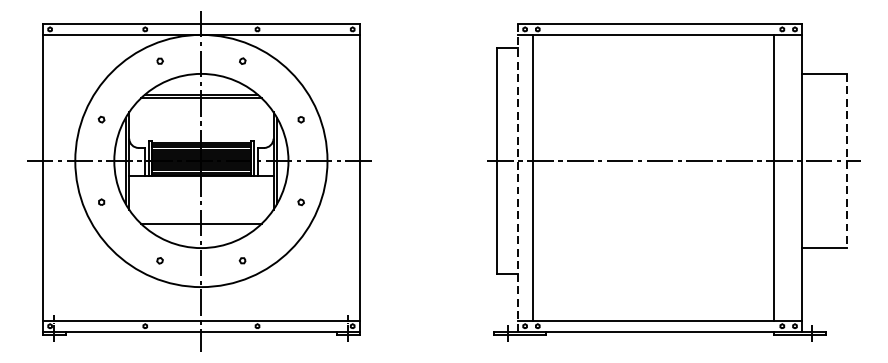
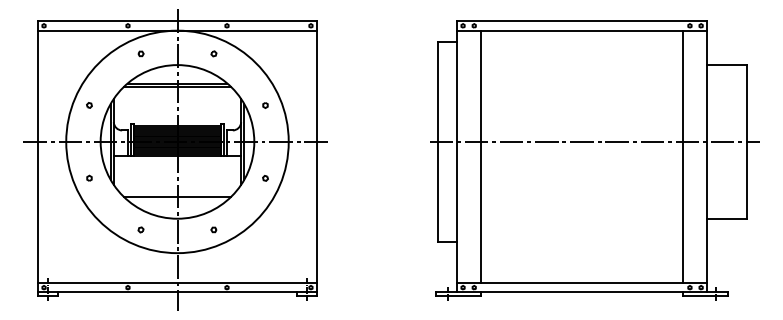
line: (847, 160) -> (747, 141), dashed -> solid
line: (517, 177) -> (456, 156), dashed -> solid
line: (533, 177) -> (481, 156), moved

